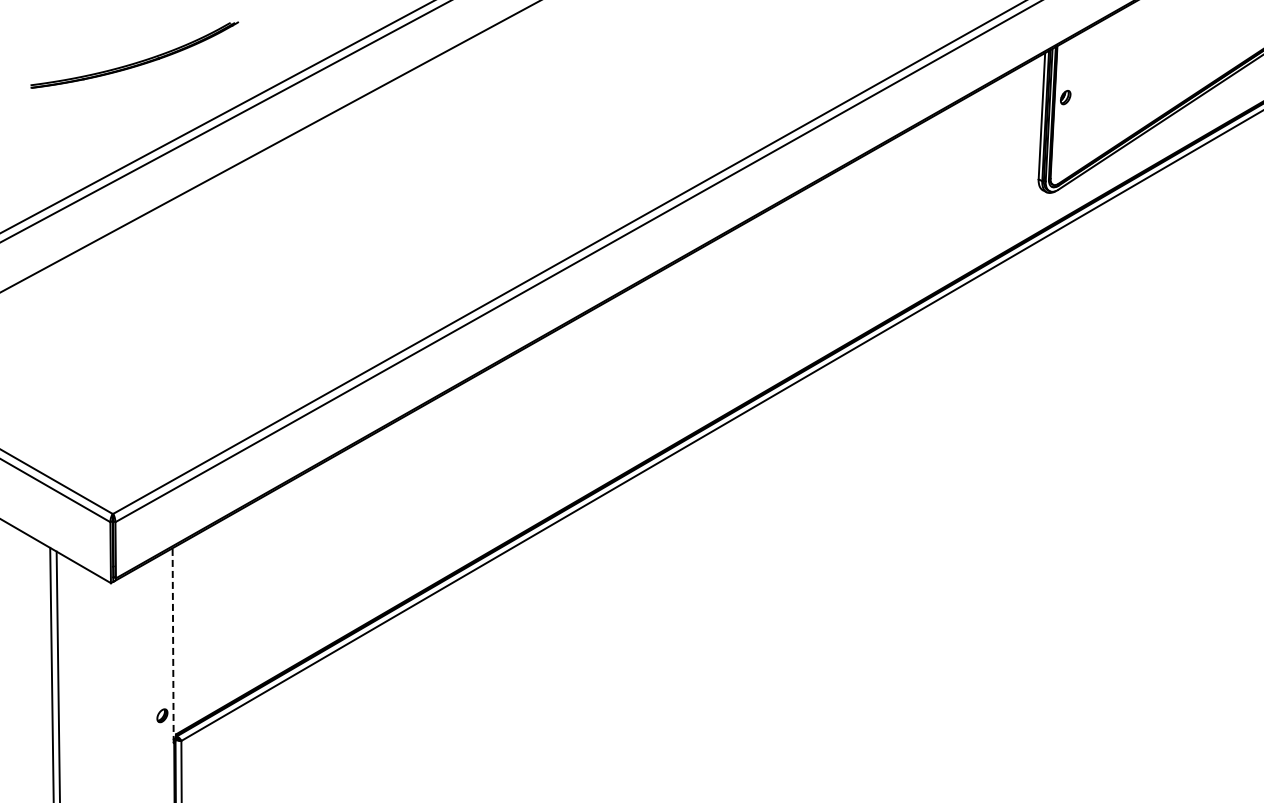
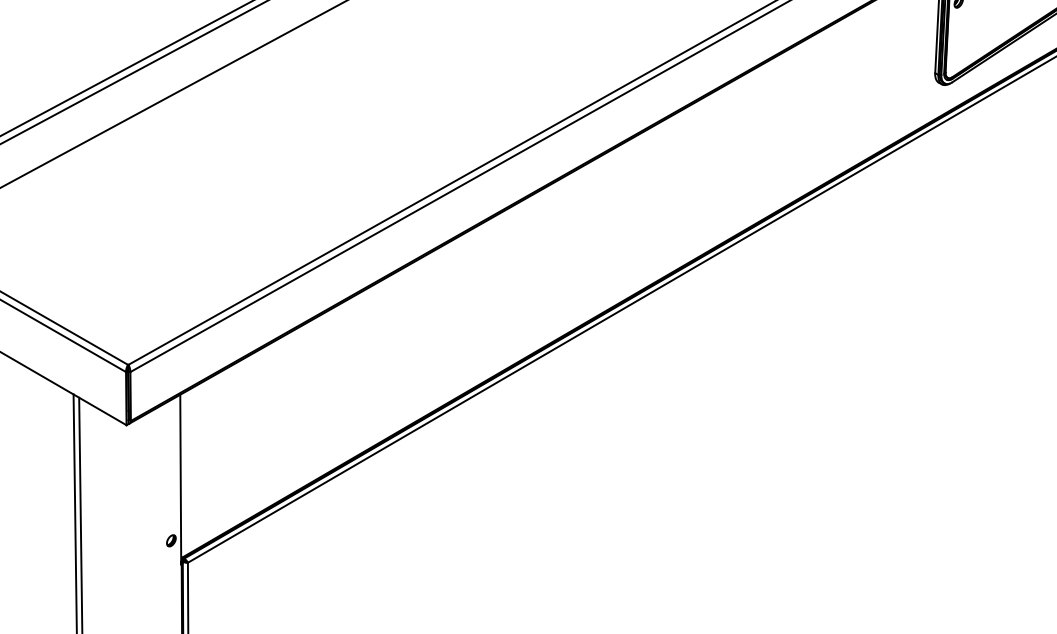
line: (173, 645) -> (181, 479), dashed -> solid

